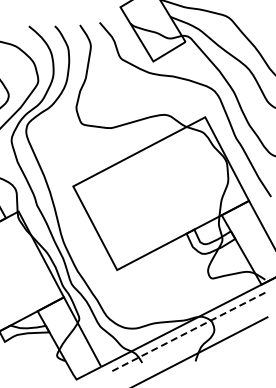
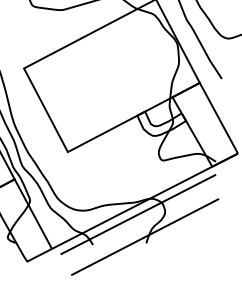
line: (187, 332) -> (138, 214), dashed -> solid

